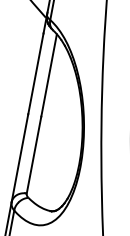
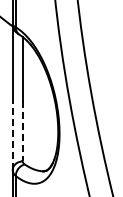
line: (33, 155) -> (22, 131), solid -> dashed
line: (19, 157) -> (12, 135), solid -> dashed

